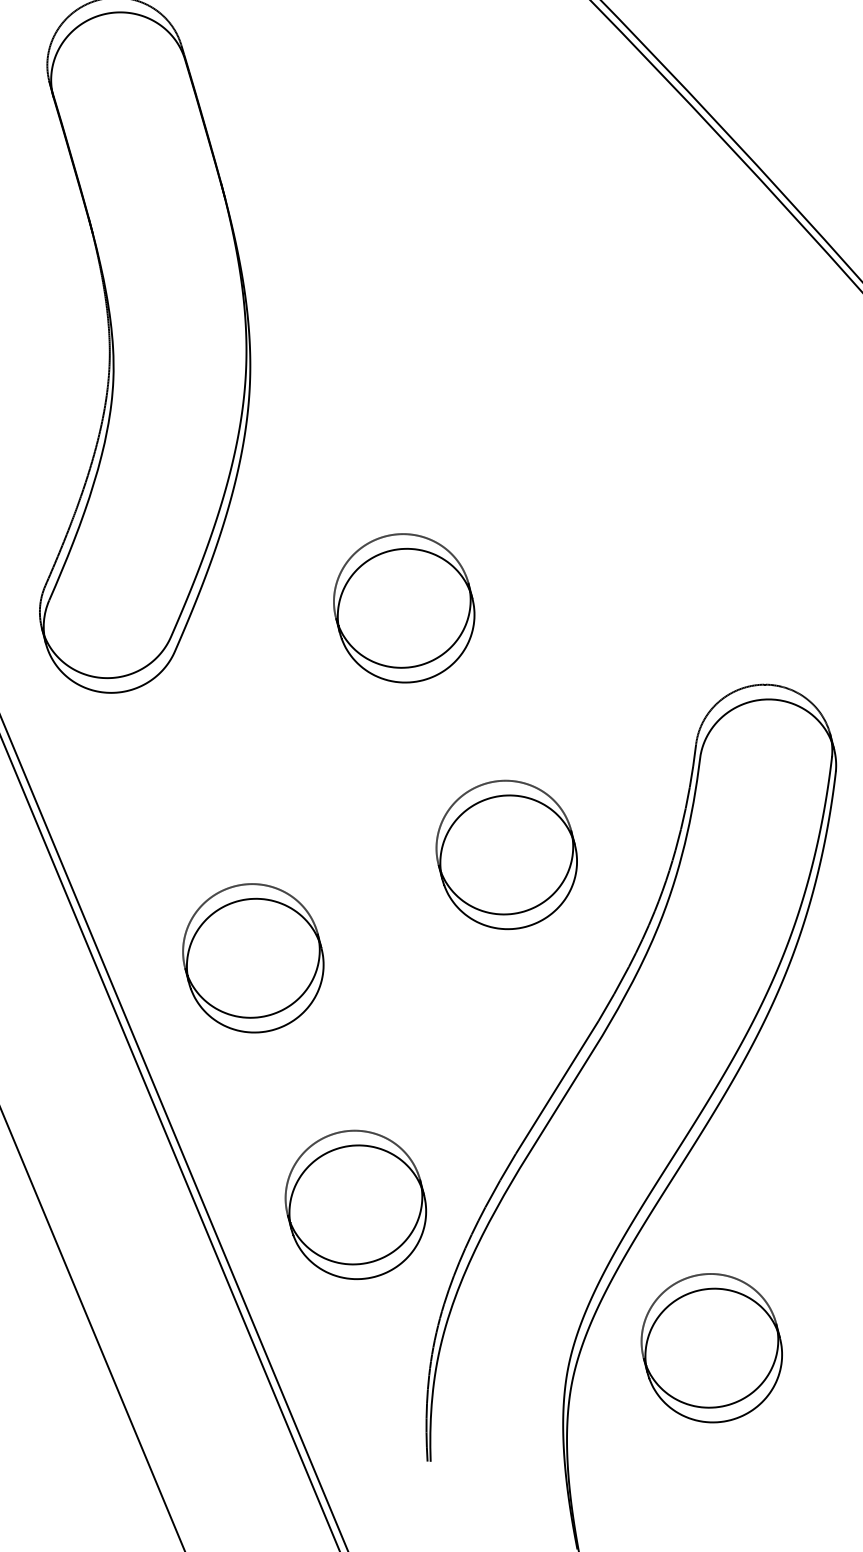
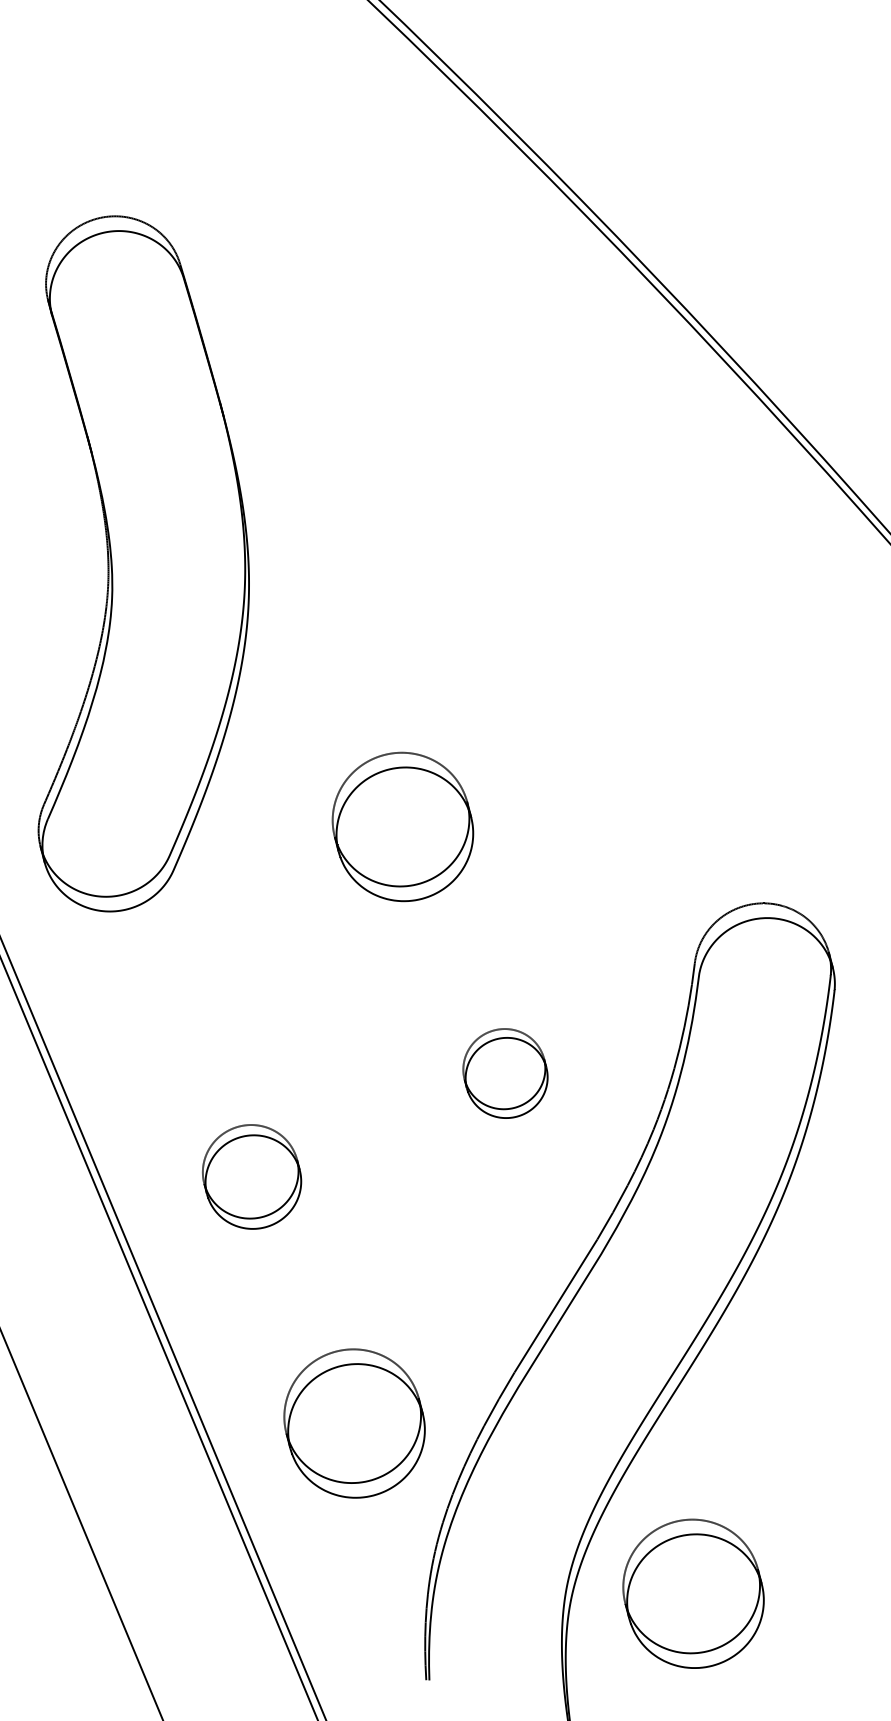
part: (506, 854) -> (505, 1073), size x0.6
part: (252, 957) -> (251, 1176), size x0.7
part: (711, 1347) -> (693, 1593), moved

